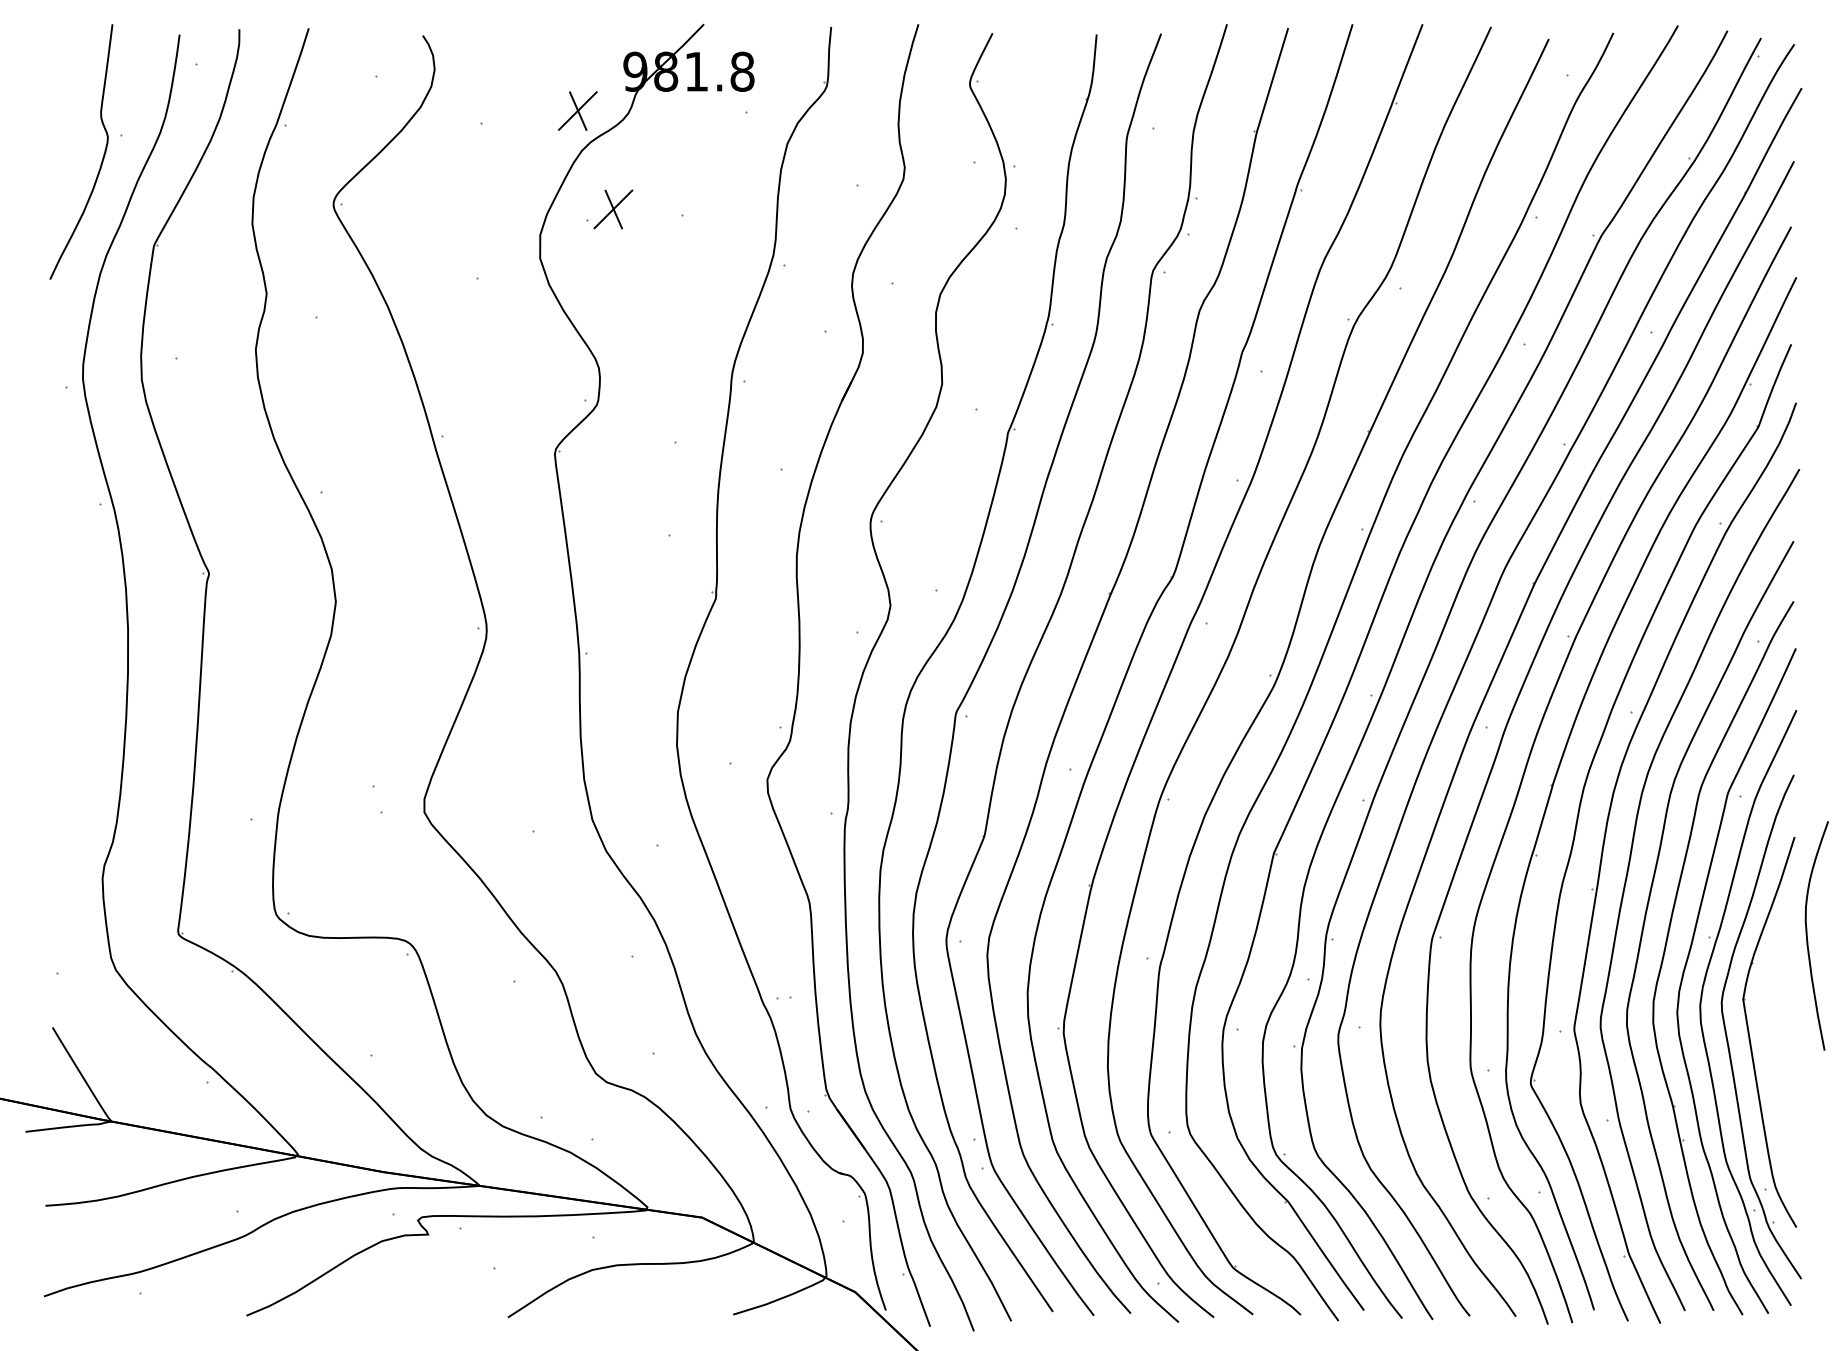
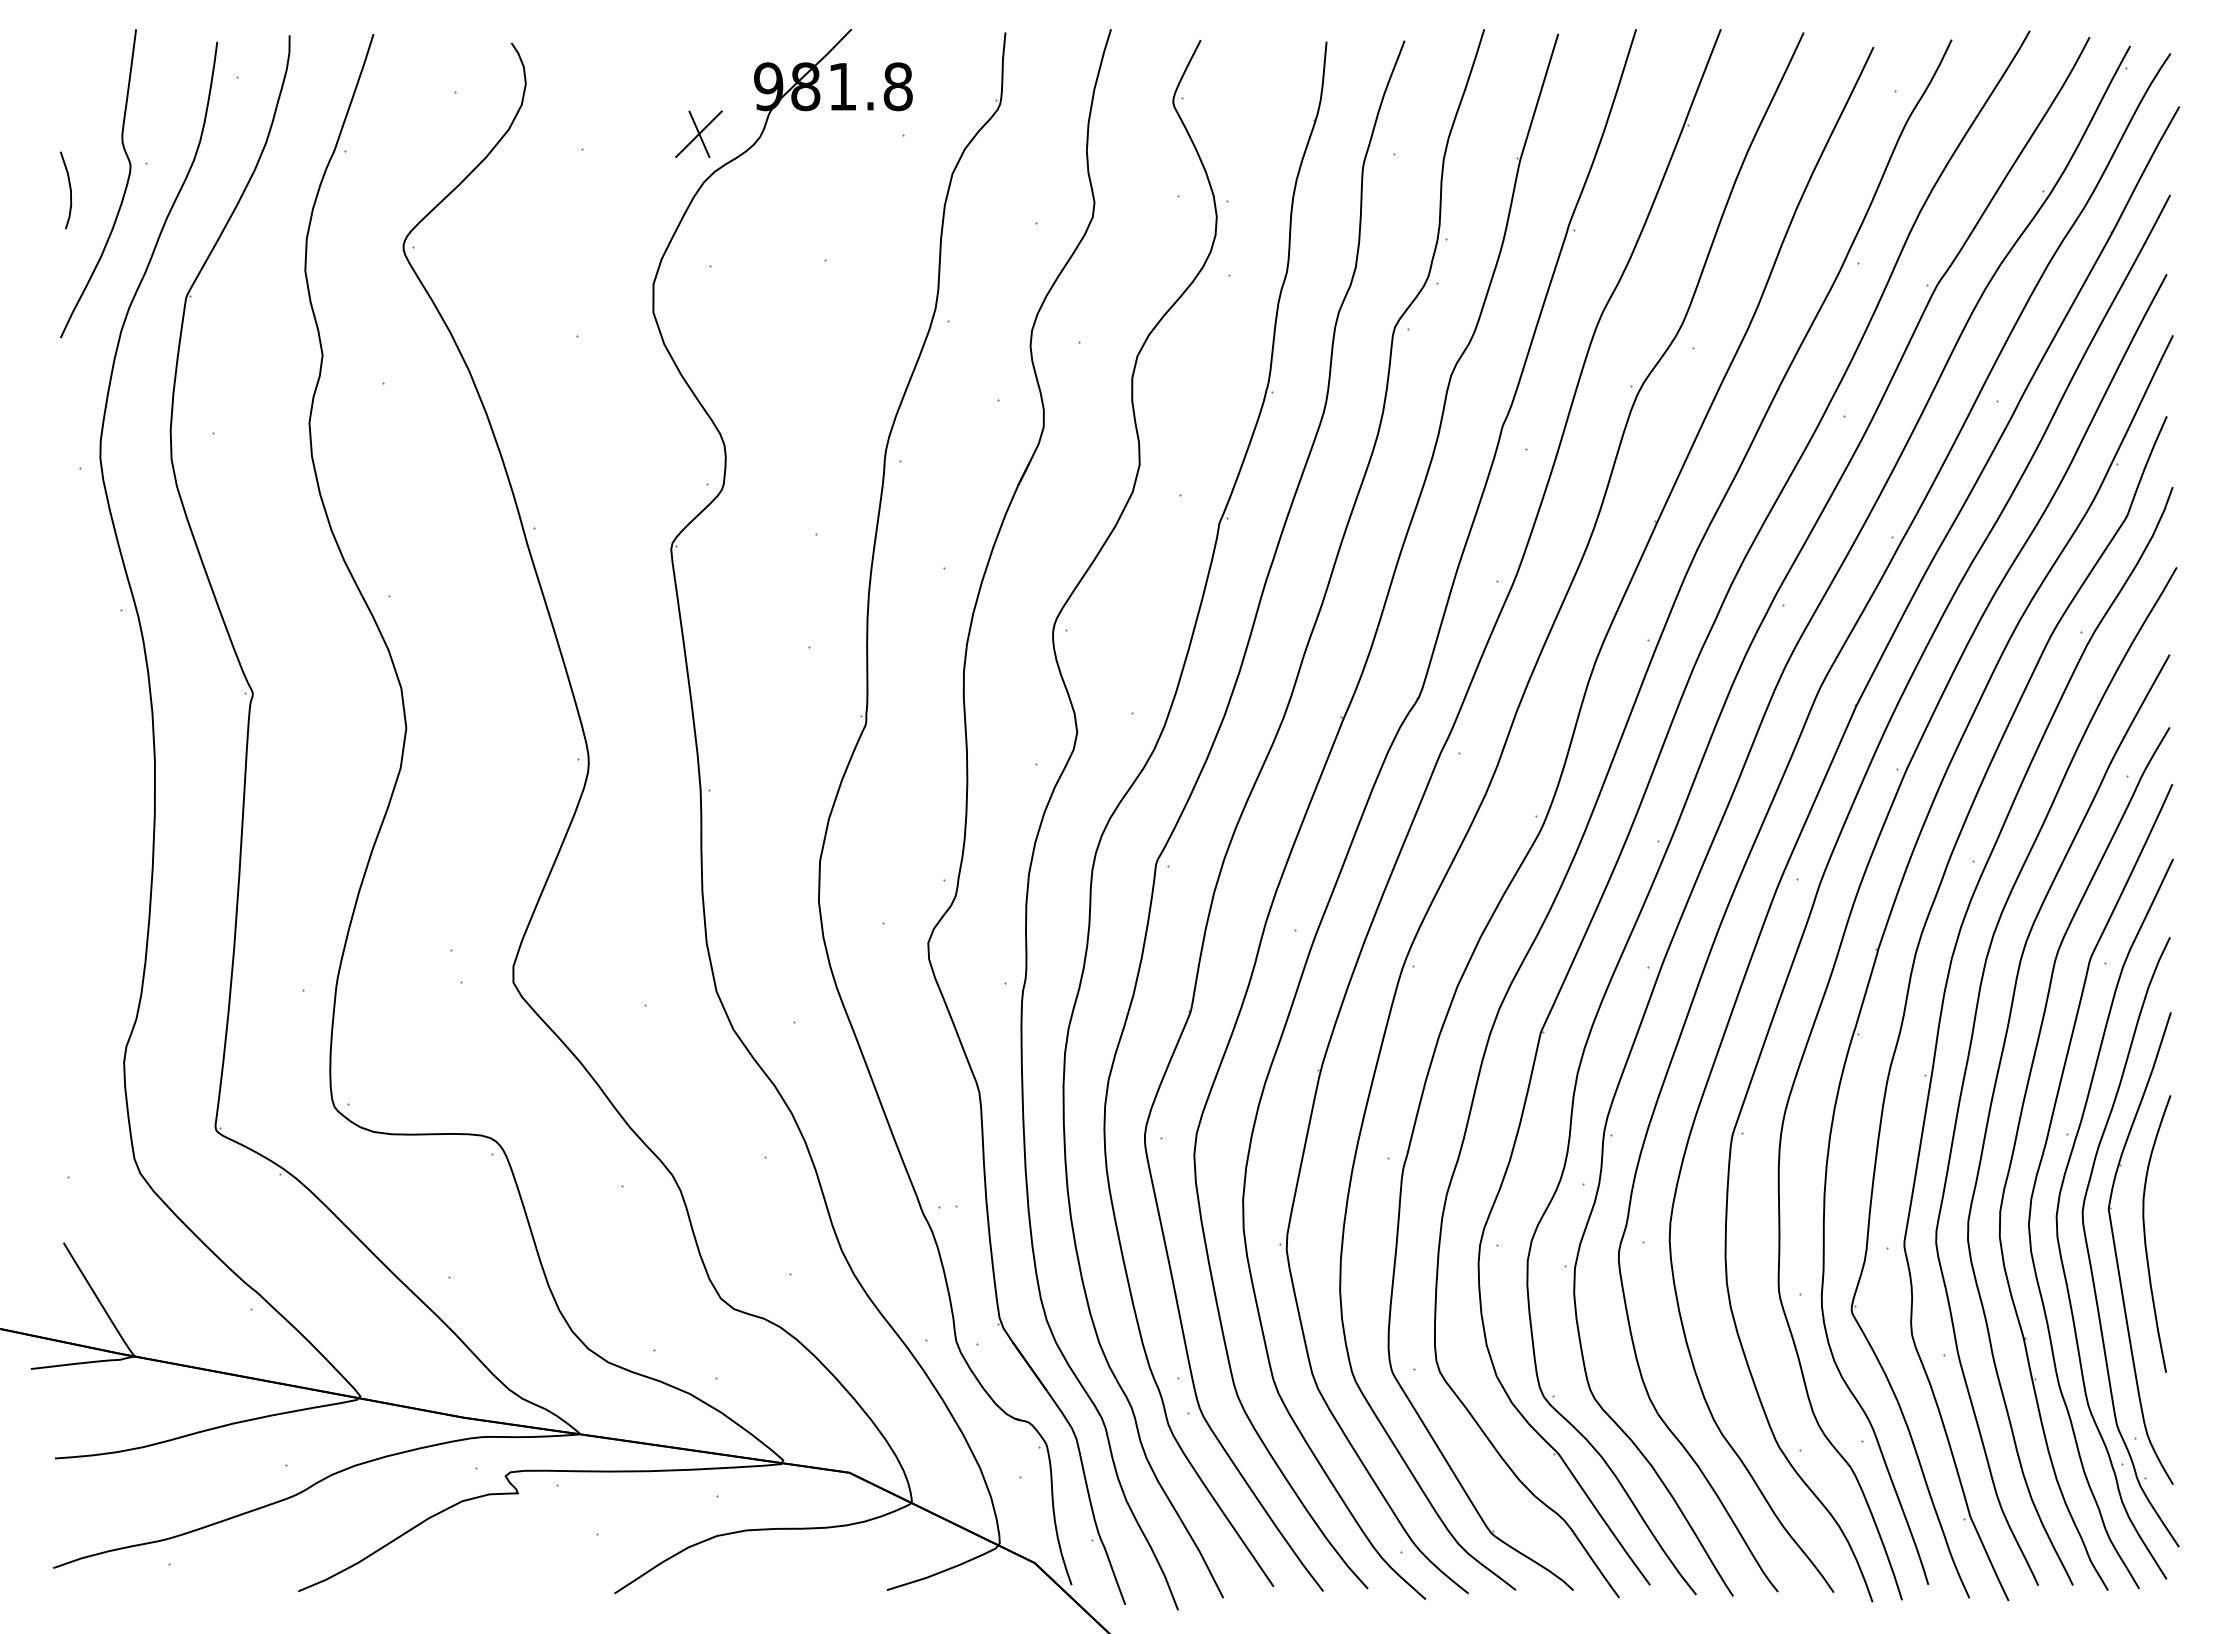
curve: (57, 156) -> (69, 189), added
part: (612, 208) -> (741, 252), removed
curve: (1807, 935) -> (2145, 1233), moved

